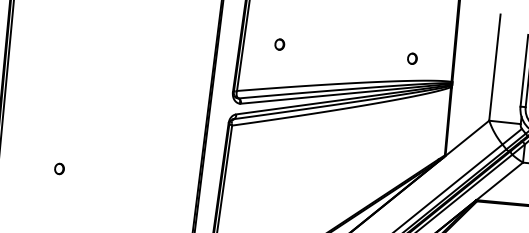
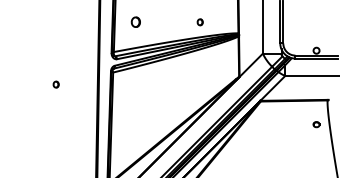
part: (279, 44) -> (135, 22), size x1.6
part: (411, 58) -> (199, 22), moved
part: (58, 168) -> (55, 84), moved

